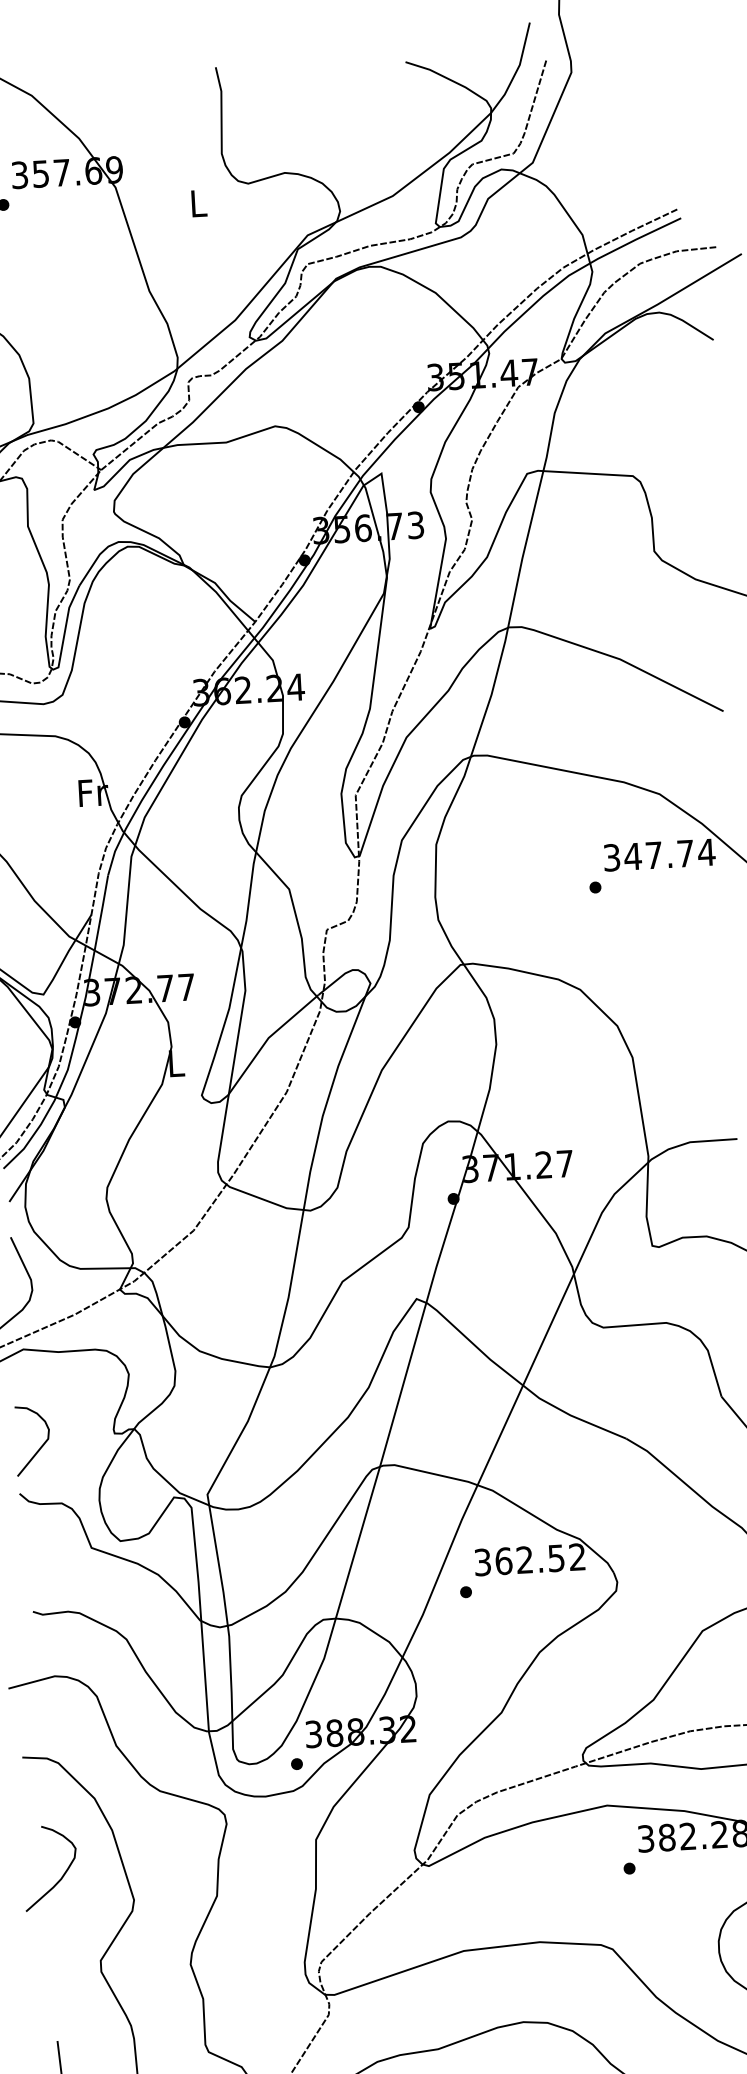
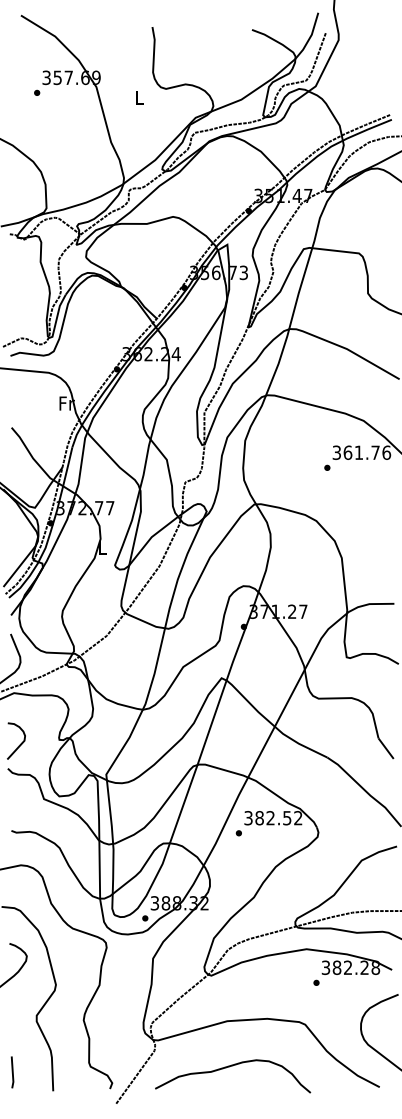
text: (670, 853) -> (367, 452), 347.74 -> 361.76
text: (503, 1561) -> (259, 818), 362.52 -> 382.52

